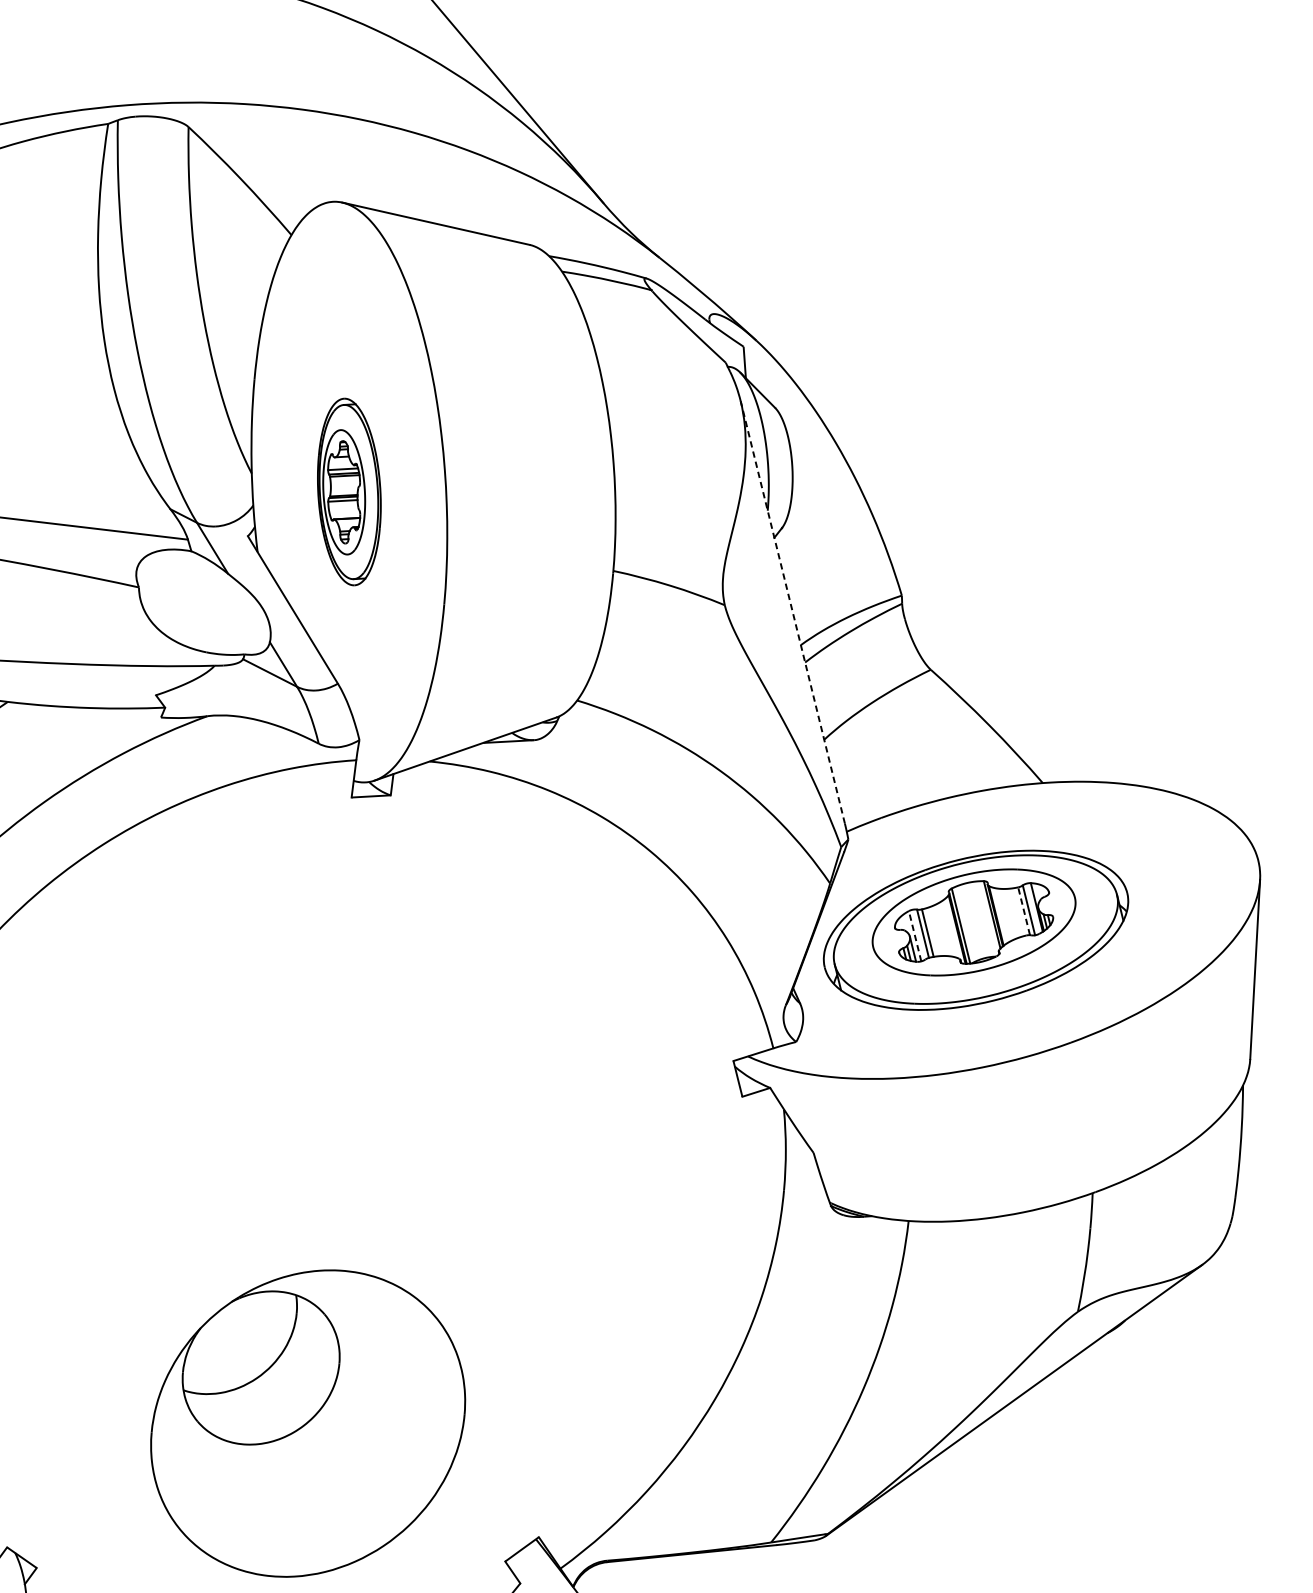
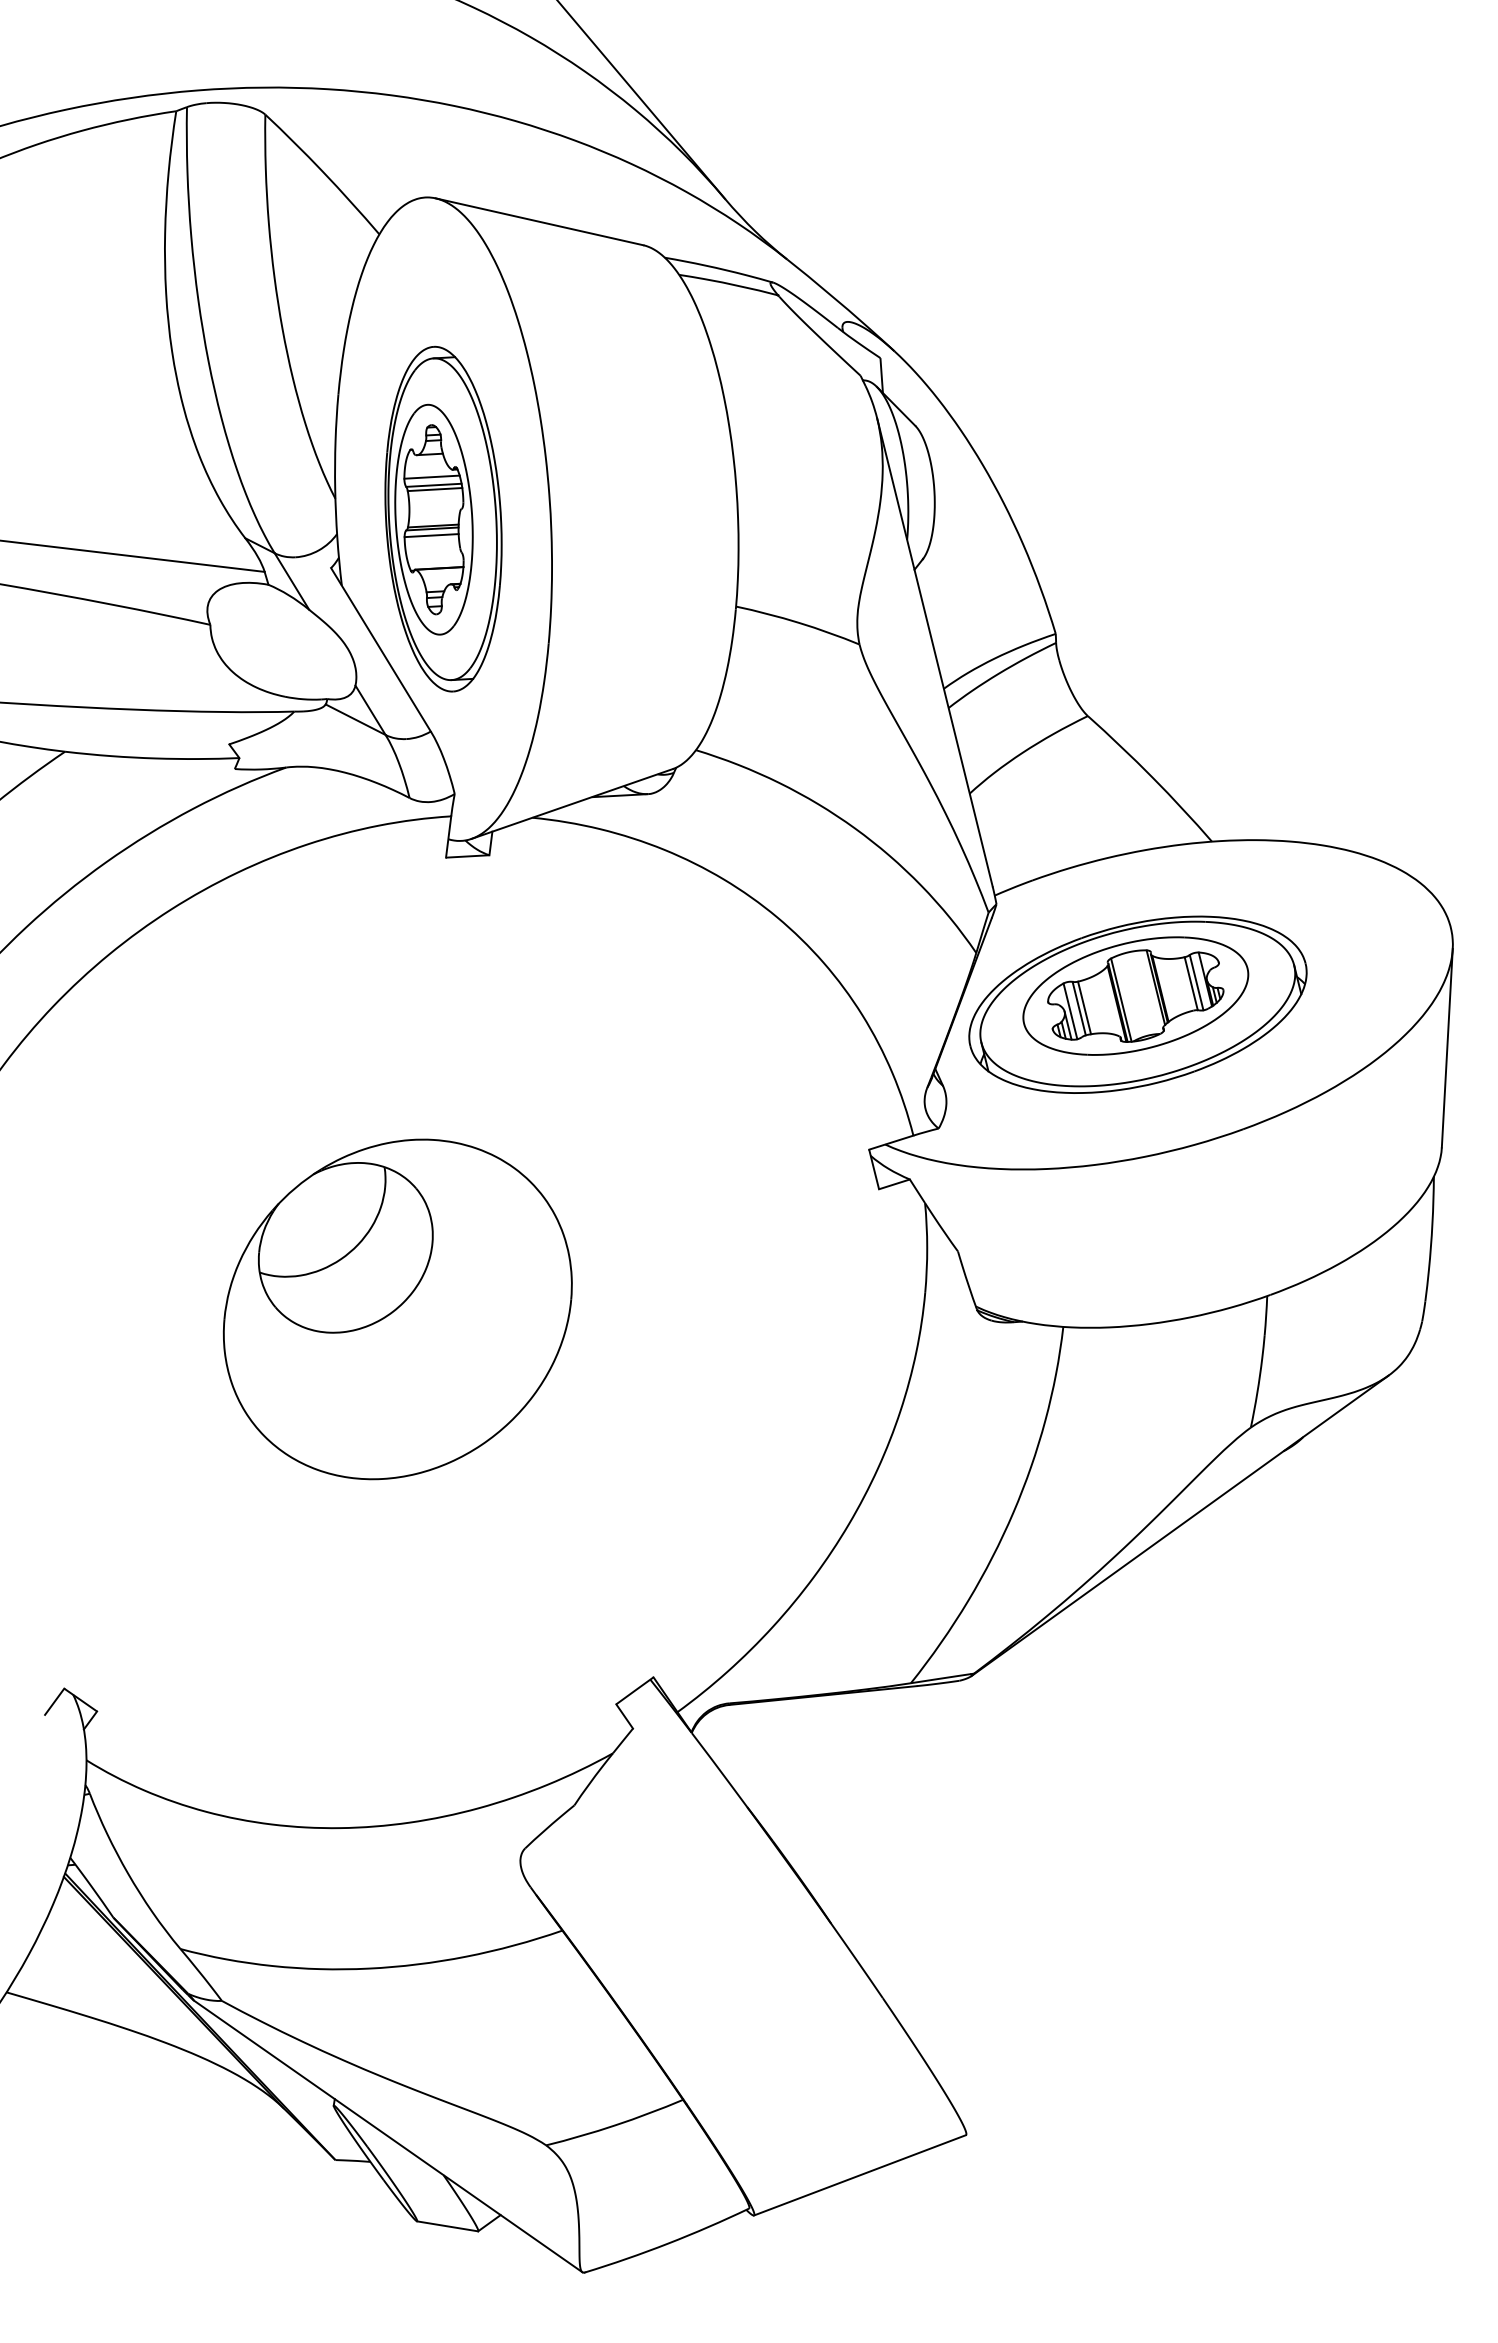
part: (349, 491) -> (443, 518), size x1.67
line: (792, 612) -> (934, 652), dashed -> solid
line: (1024, 911) -> (1191, 983), dashed -> solid
line: (915, 936) -> (1070, 1011), dashed -> solid
part: (307, 1423) -> (397, 1309), moved

